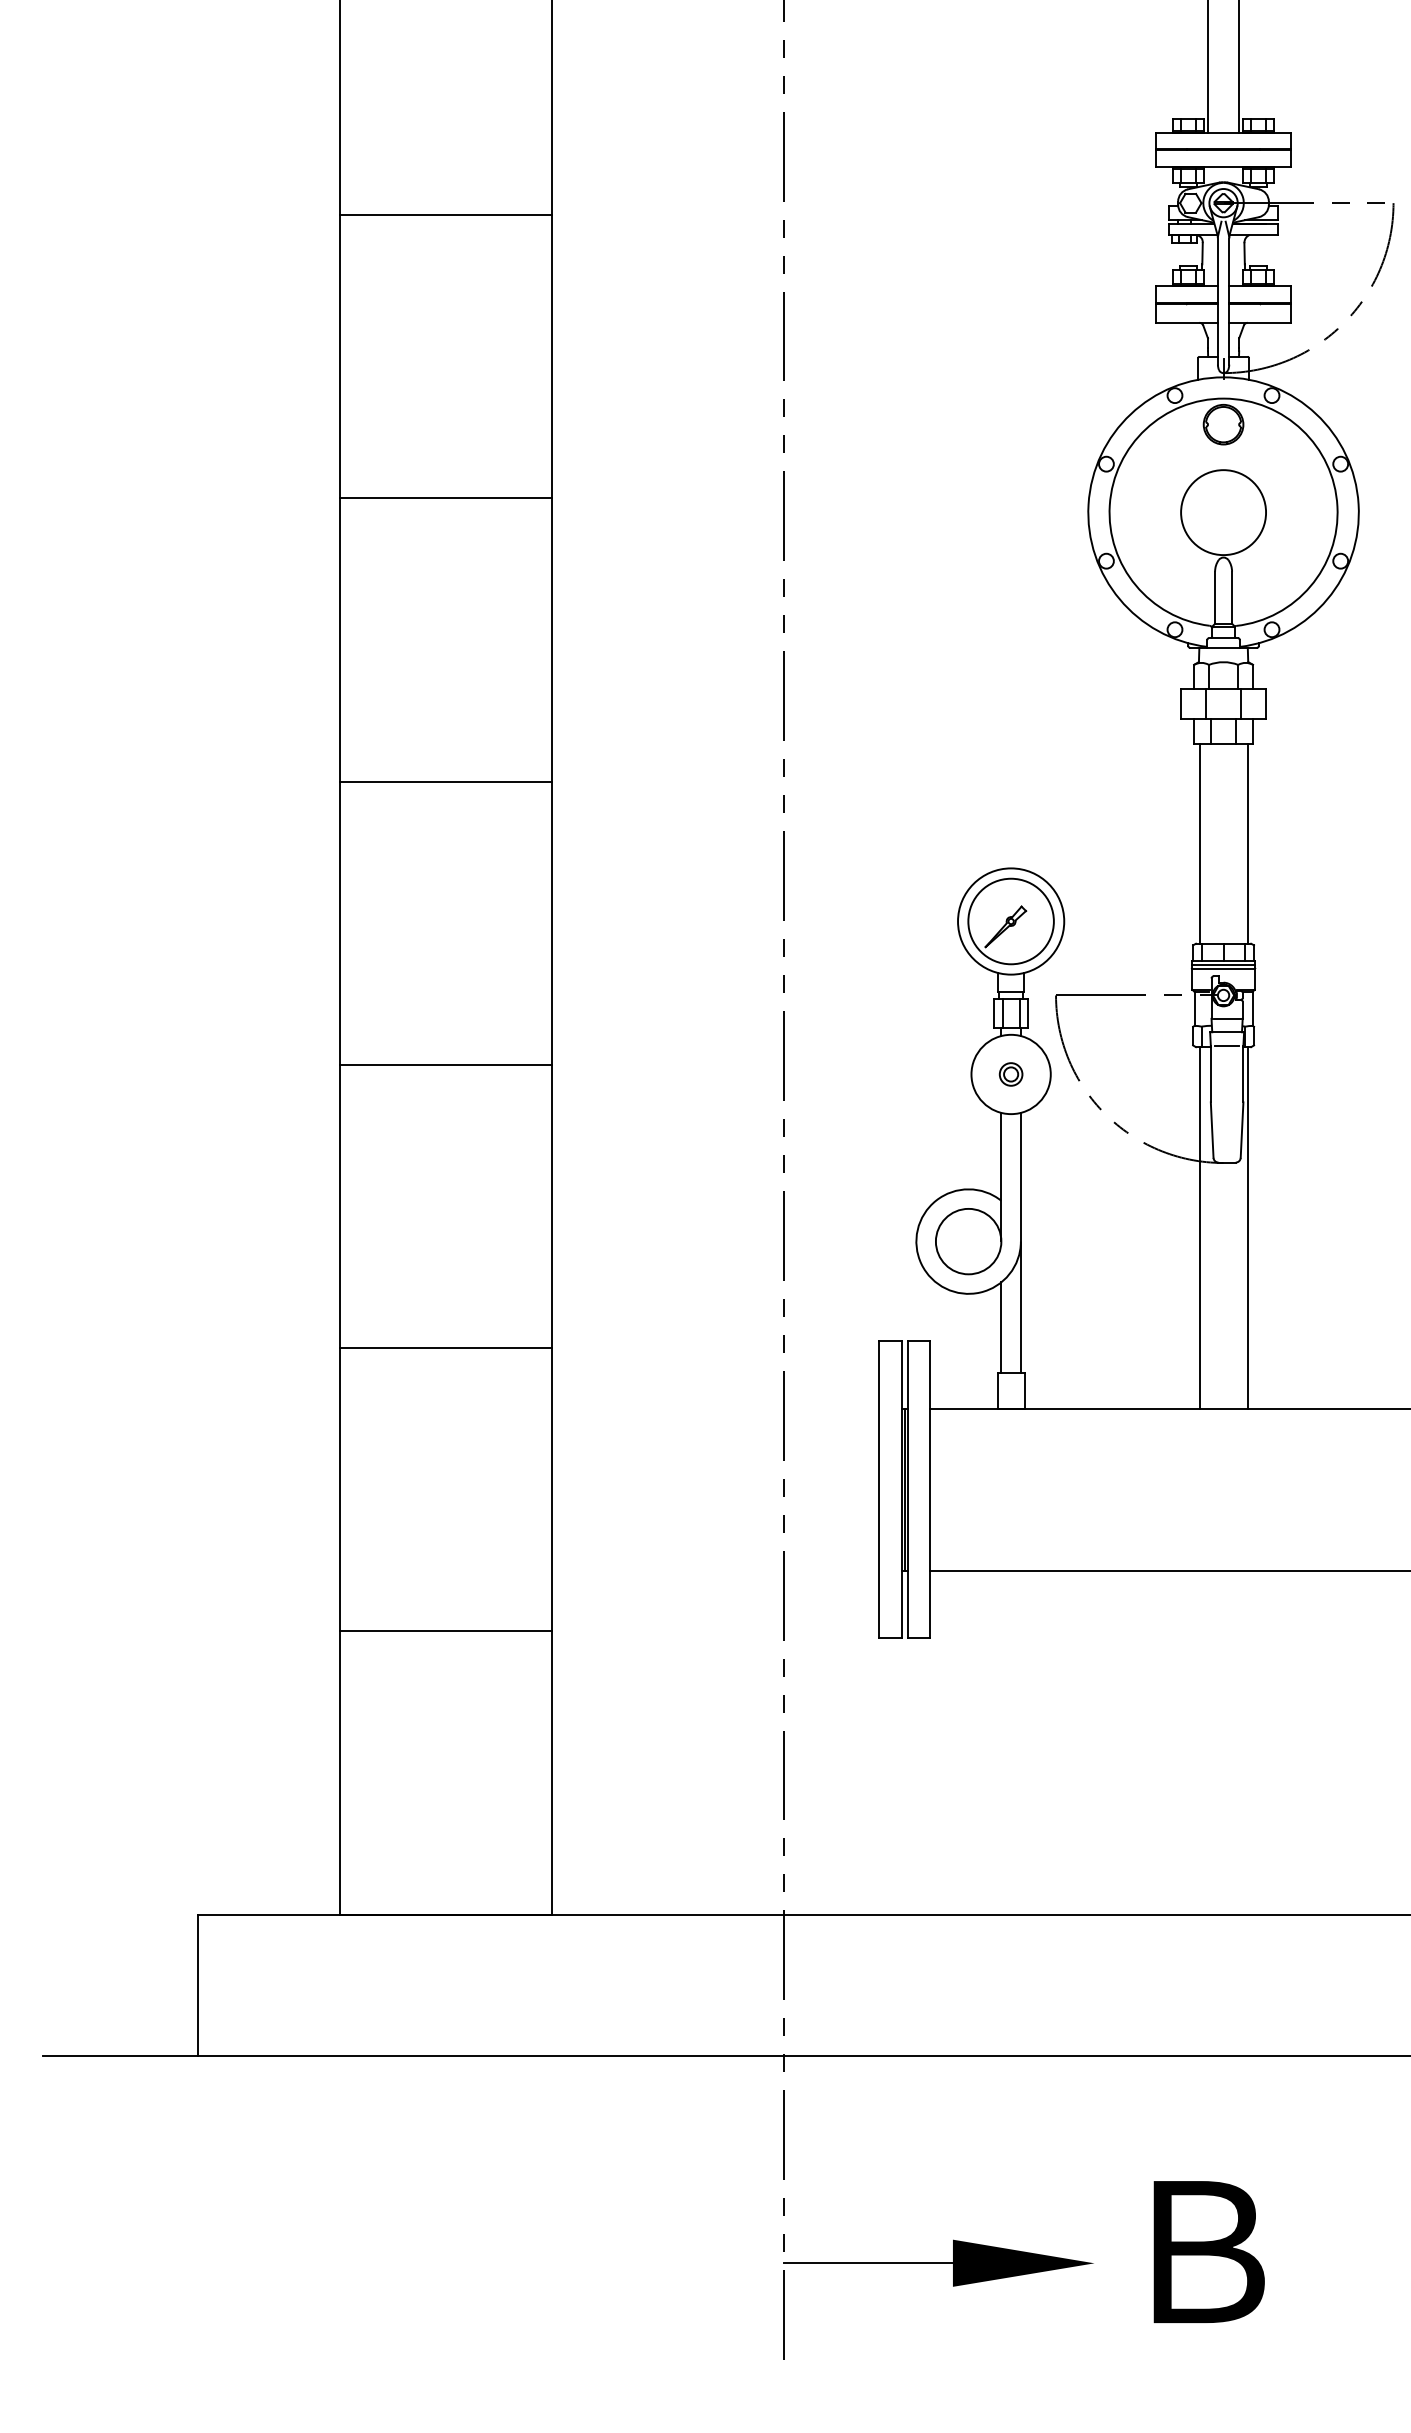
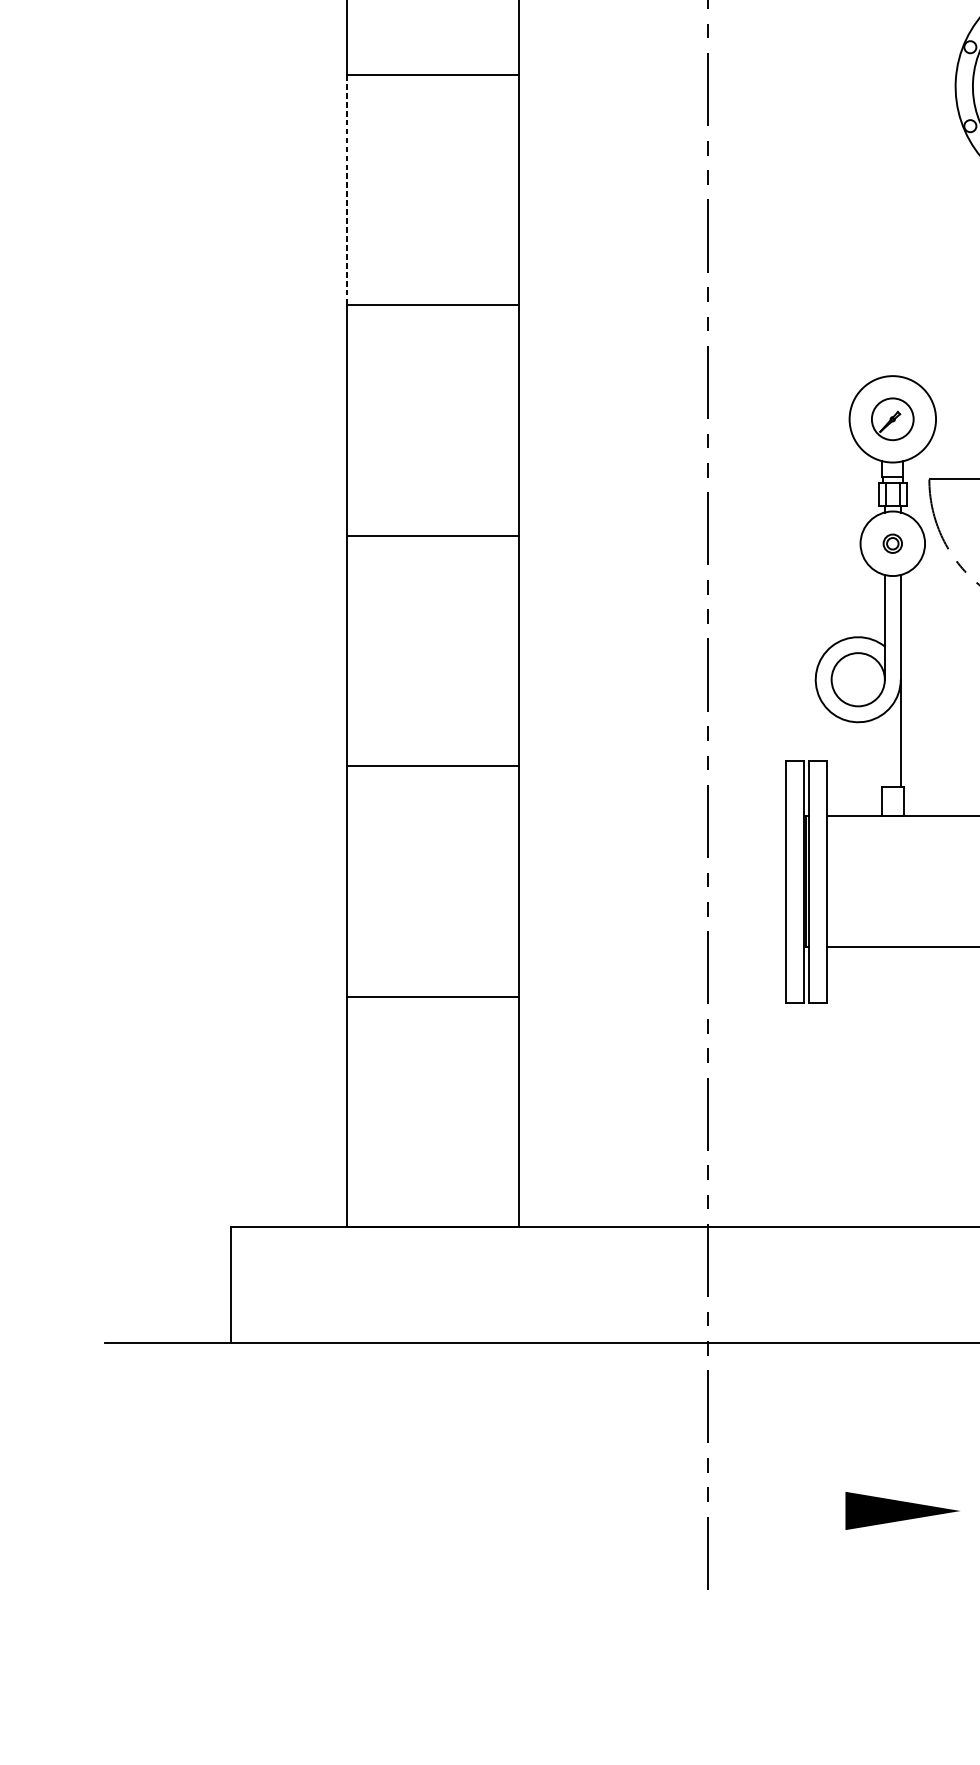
line: (339, 639) -> (346, 189), solid -> dashed
part: (1010, 921) -> (892, 419), size x0.6
line: (1001, 1327) -> (884, 749), removed
line: (867, 2263) -> (775, 1511), removed

